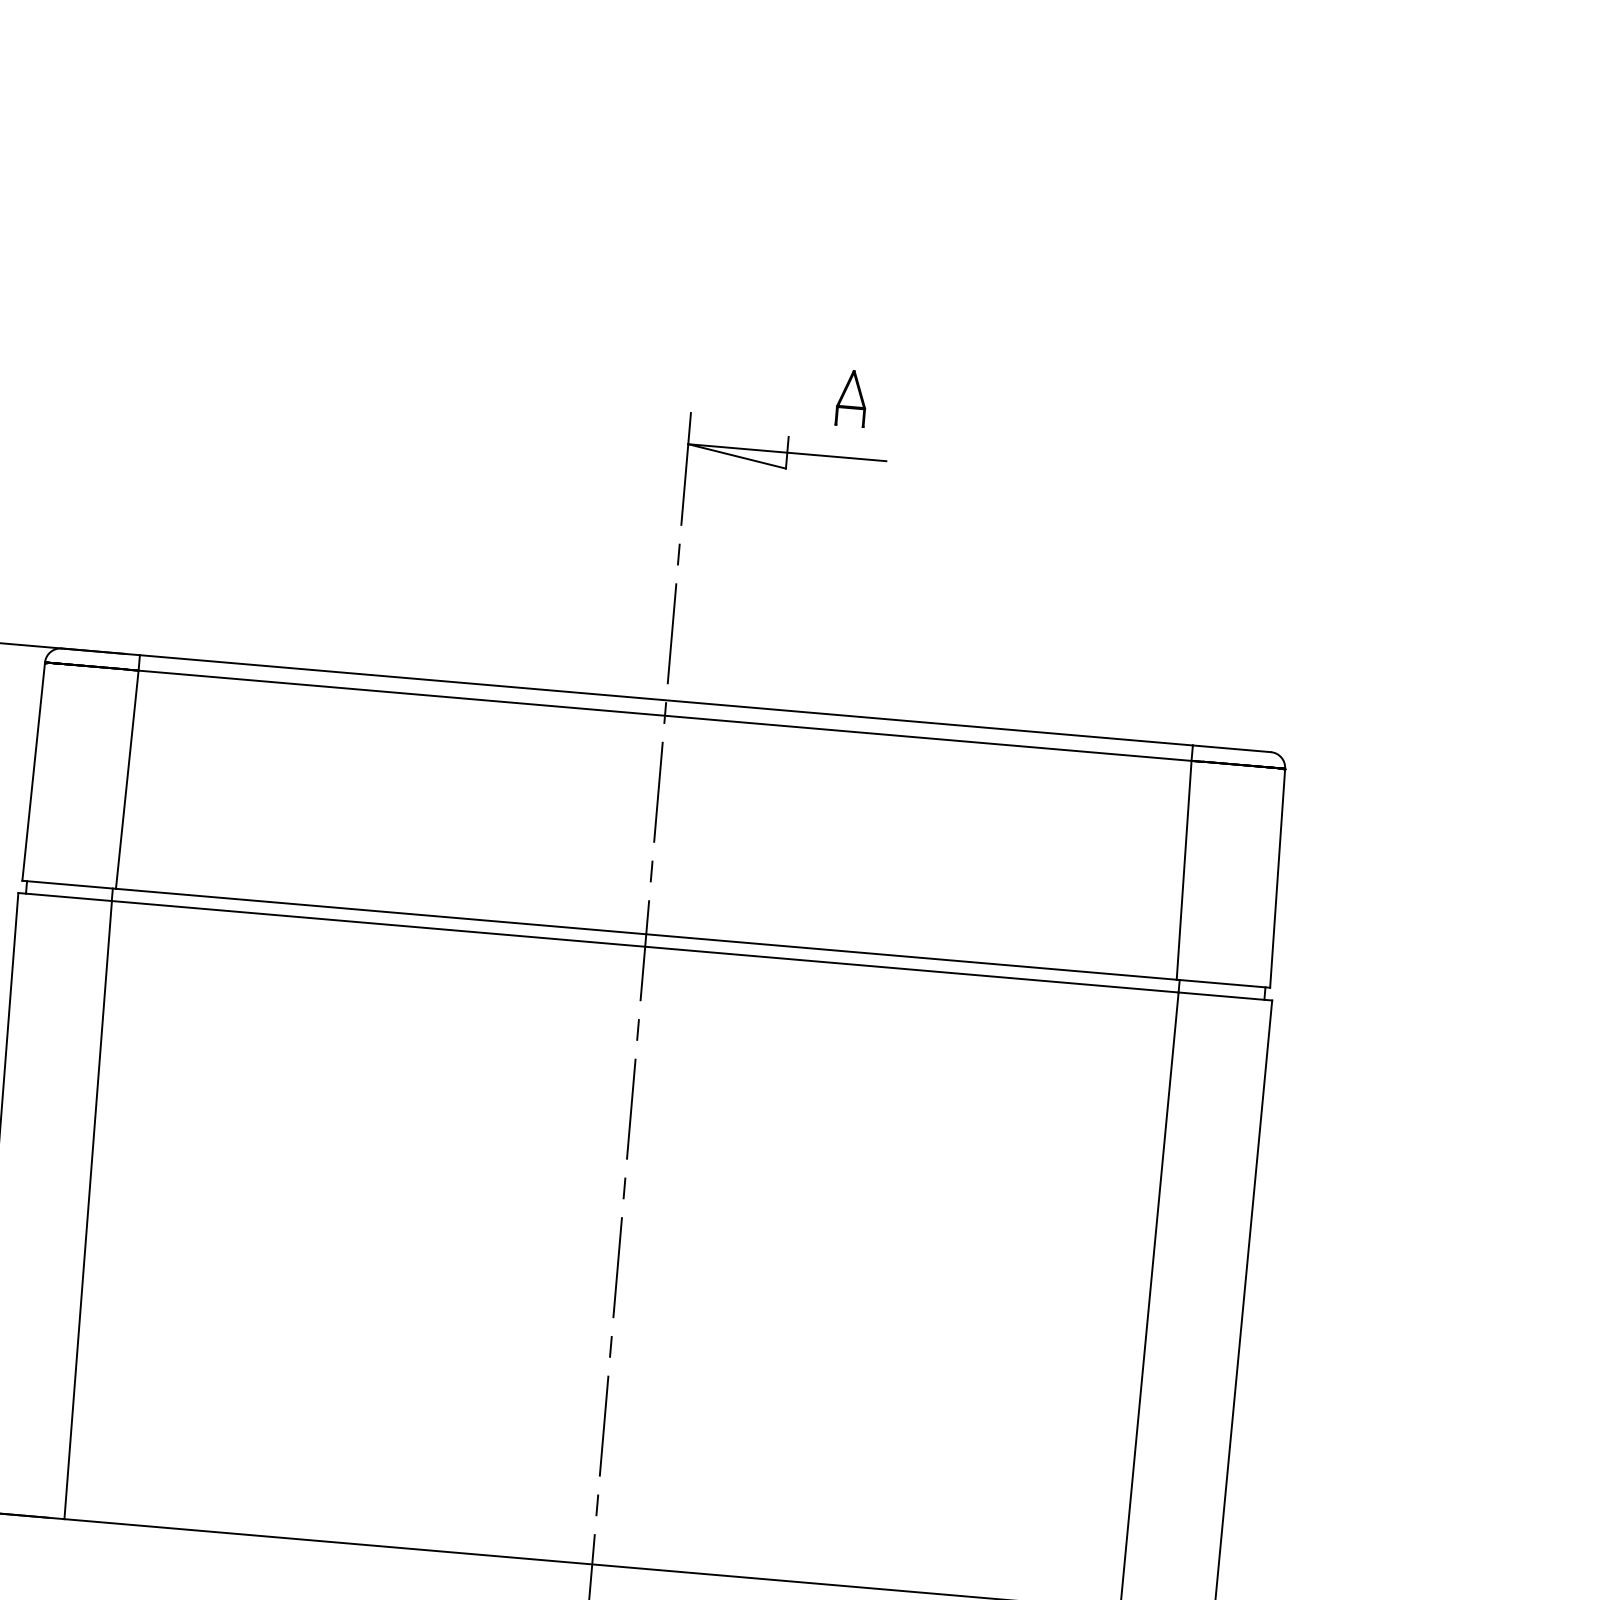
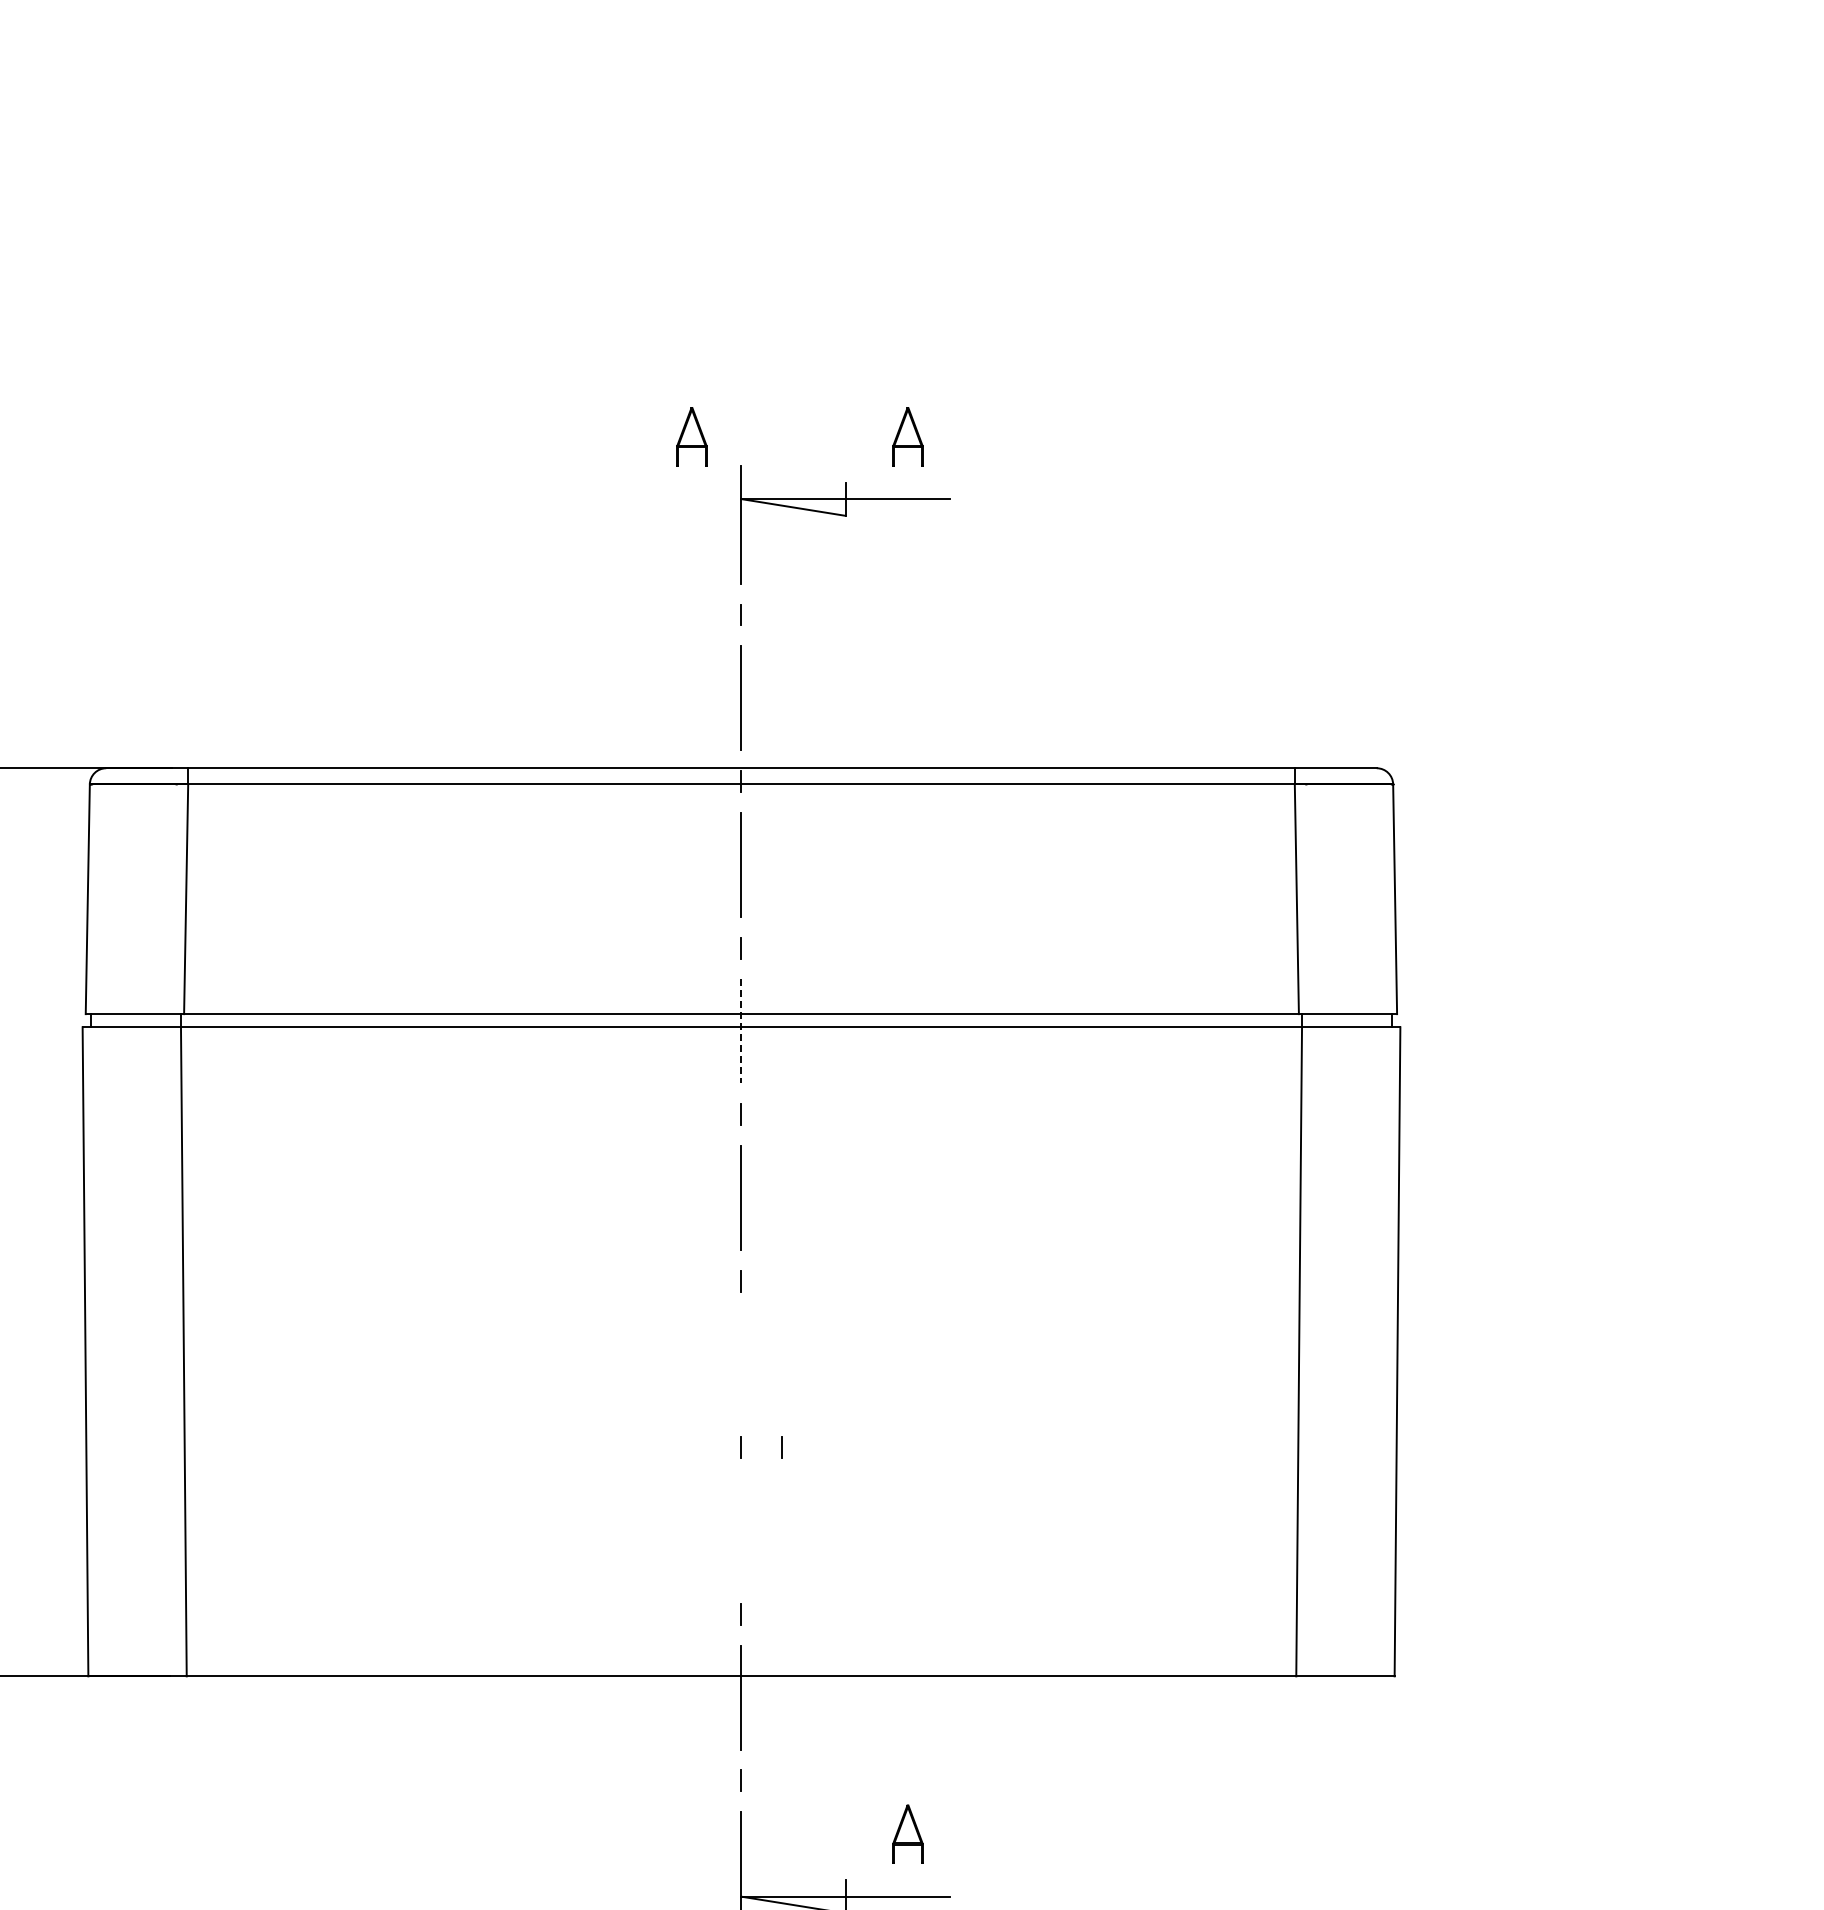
part: (645, 380) -> (691, 436), added
line: (644, 950) -> (741, 1031), solid -> dashed
line: (617, 1267) -> (741, 1364), removed
line: (649, 1349) -> (781, 1447), added
line: (604, 1426) -> (741, 1531), removed

